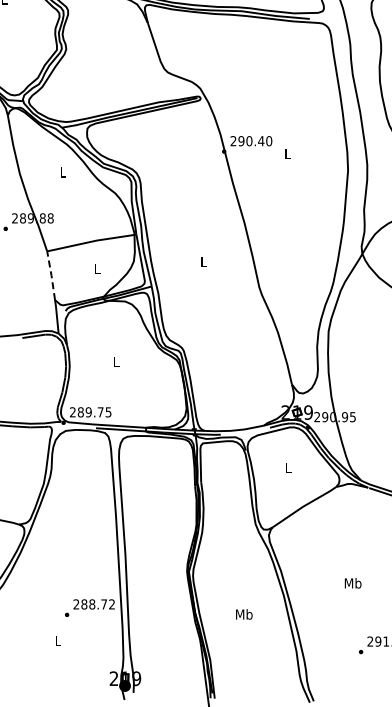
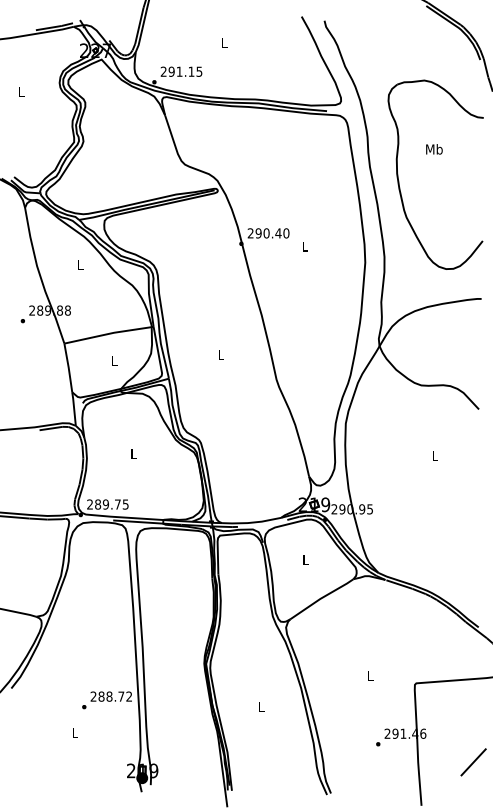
line: (51, 275) -> (68, 367), dashed -> solid
text: (353, 583) -> (370, 675), Mb -> L
text: (244, 614) -> (261, 706), Mb -> L

